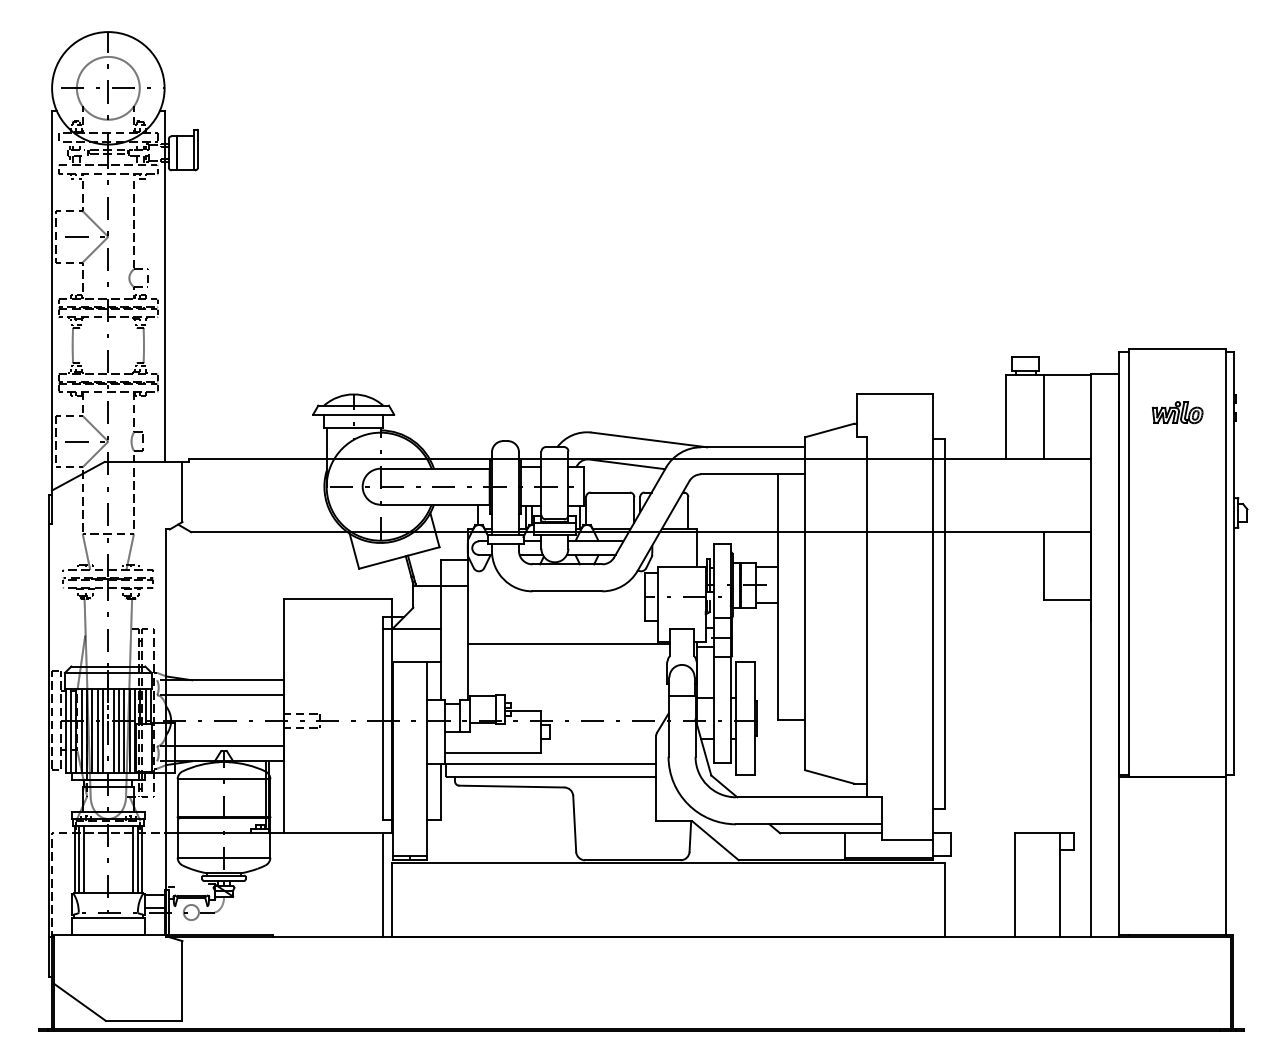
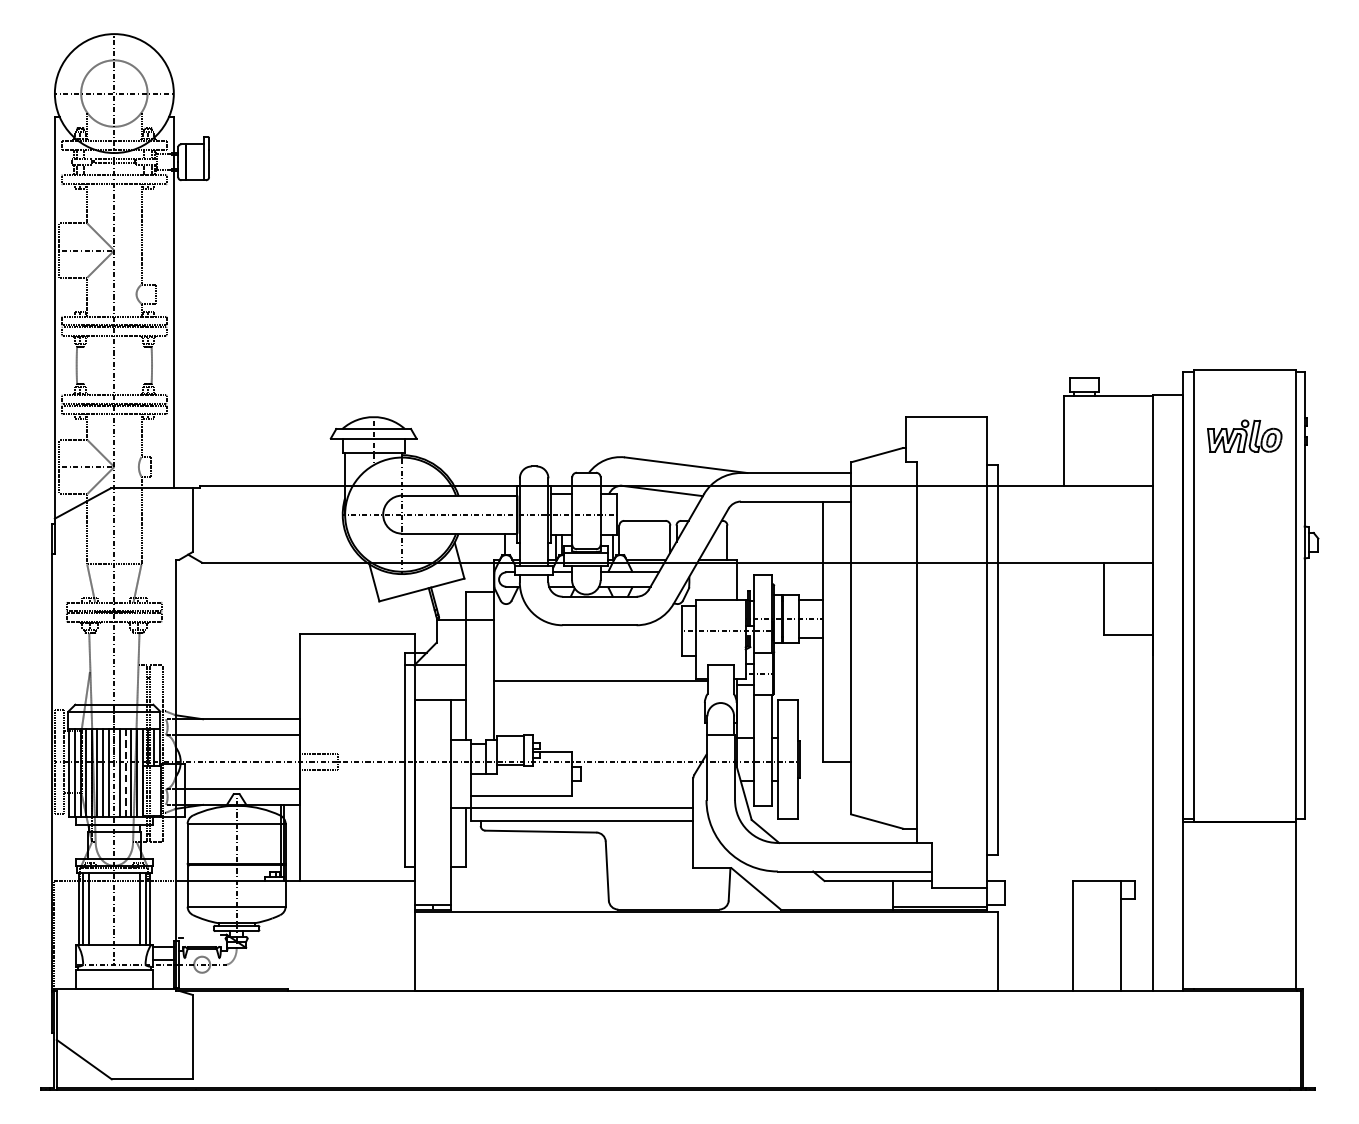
part: (1177, 412) -> (1244, 436), size x1.4
line: (1044, 416) -> (1103, 440), removed
line: (119, 731) -> (126, 773), solid -> dashed
line: (382, 885) -> (404, 936), removed

